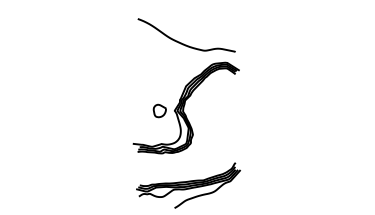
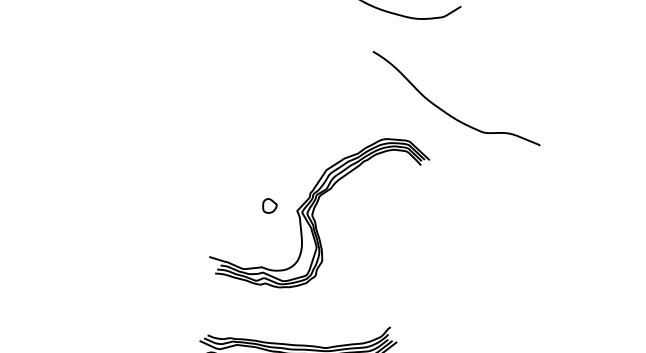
curve: (183, 43) -> (447, 112), moved
part: (159, 110) -> (269, 205), size x0.6

